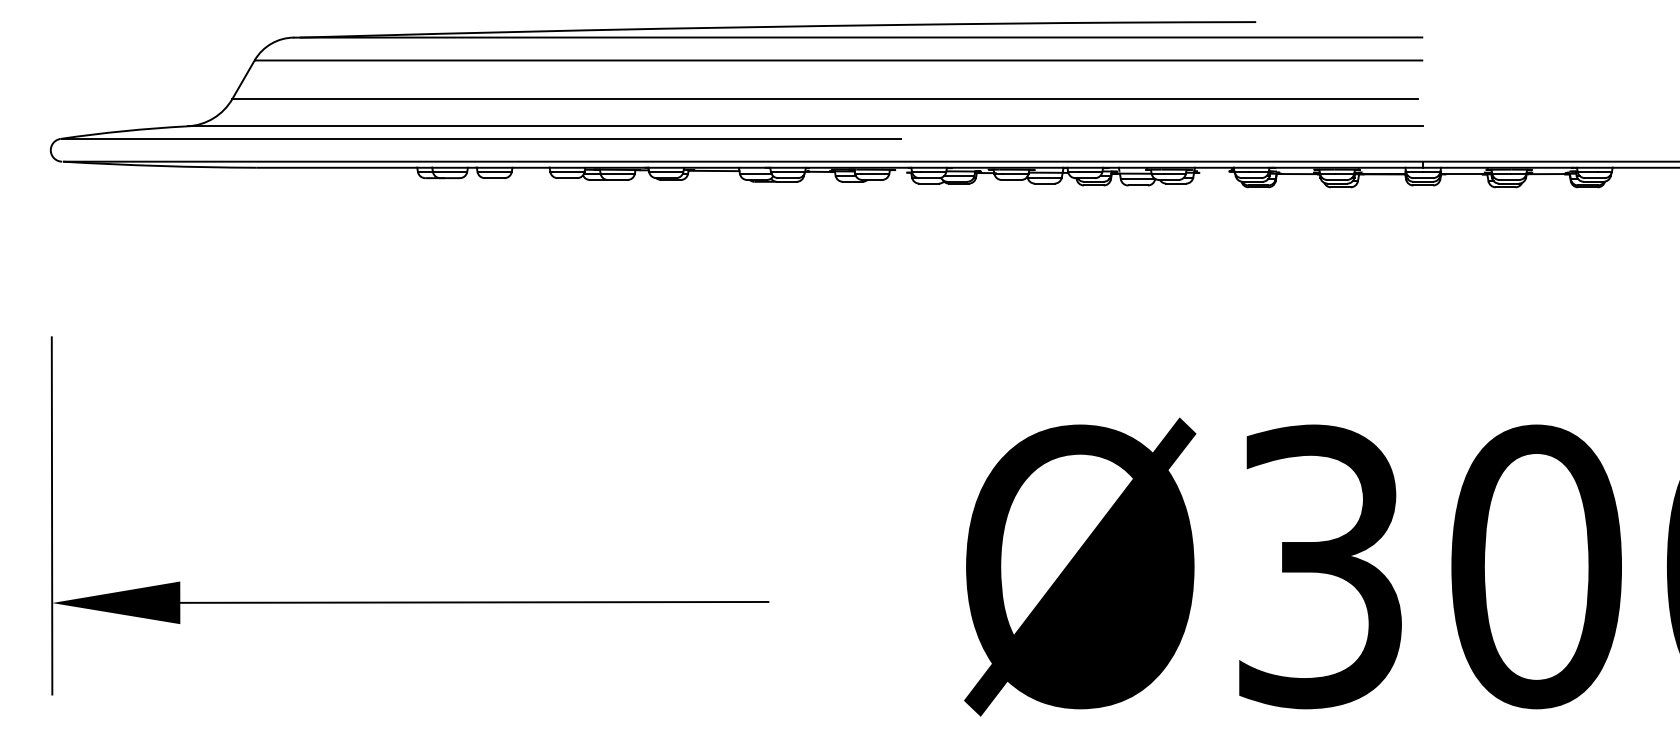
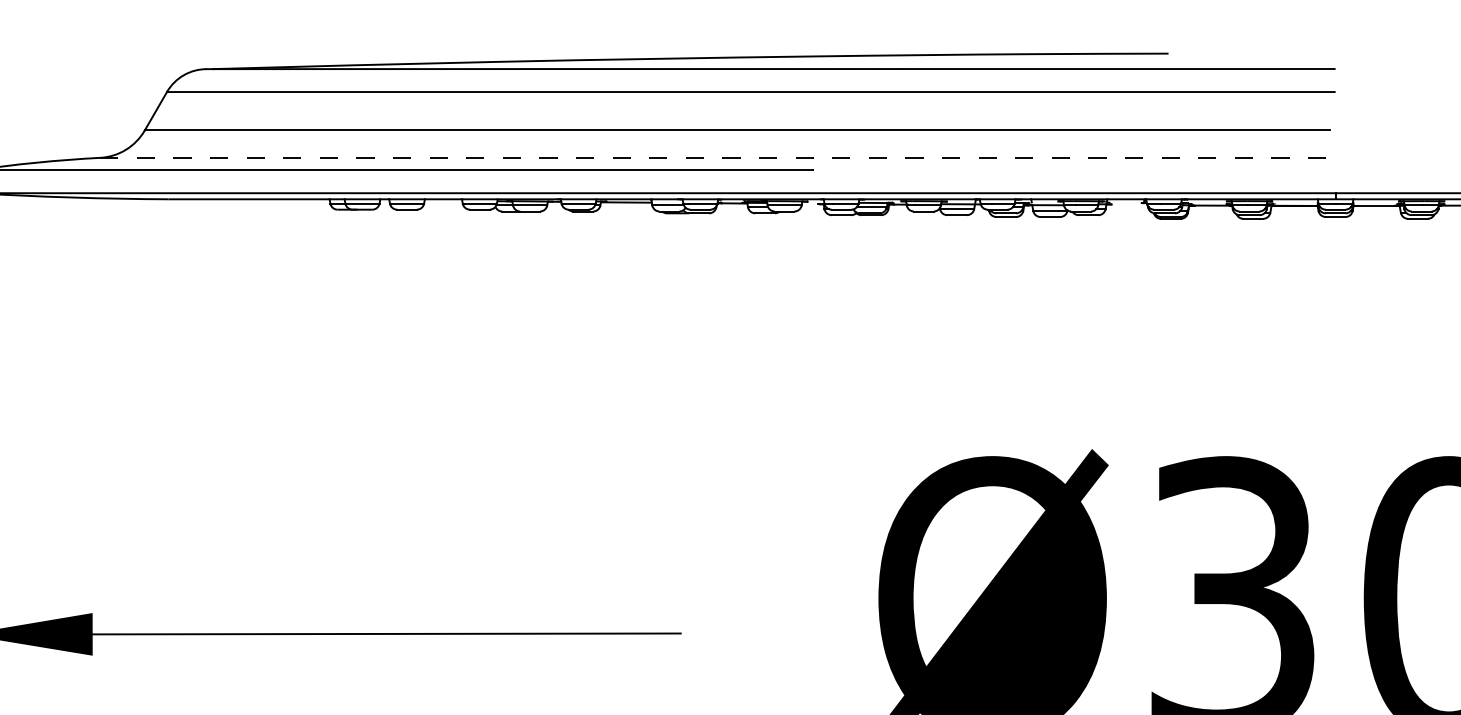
line: (805, 126) -> (717, 158), solid -> dashed

